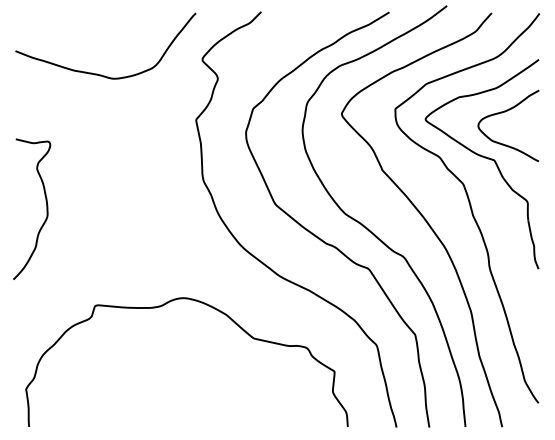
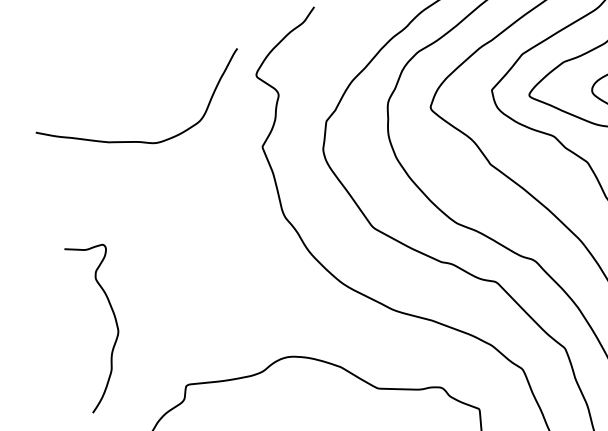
curve: (97, 73) -> (136, 140), moved
curve: (46, 208) -> (115, 322), moved

